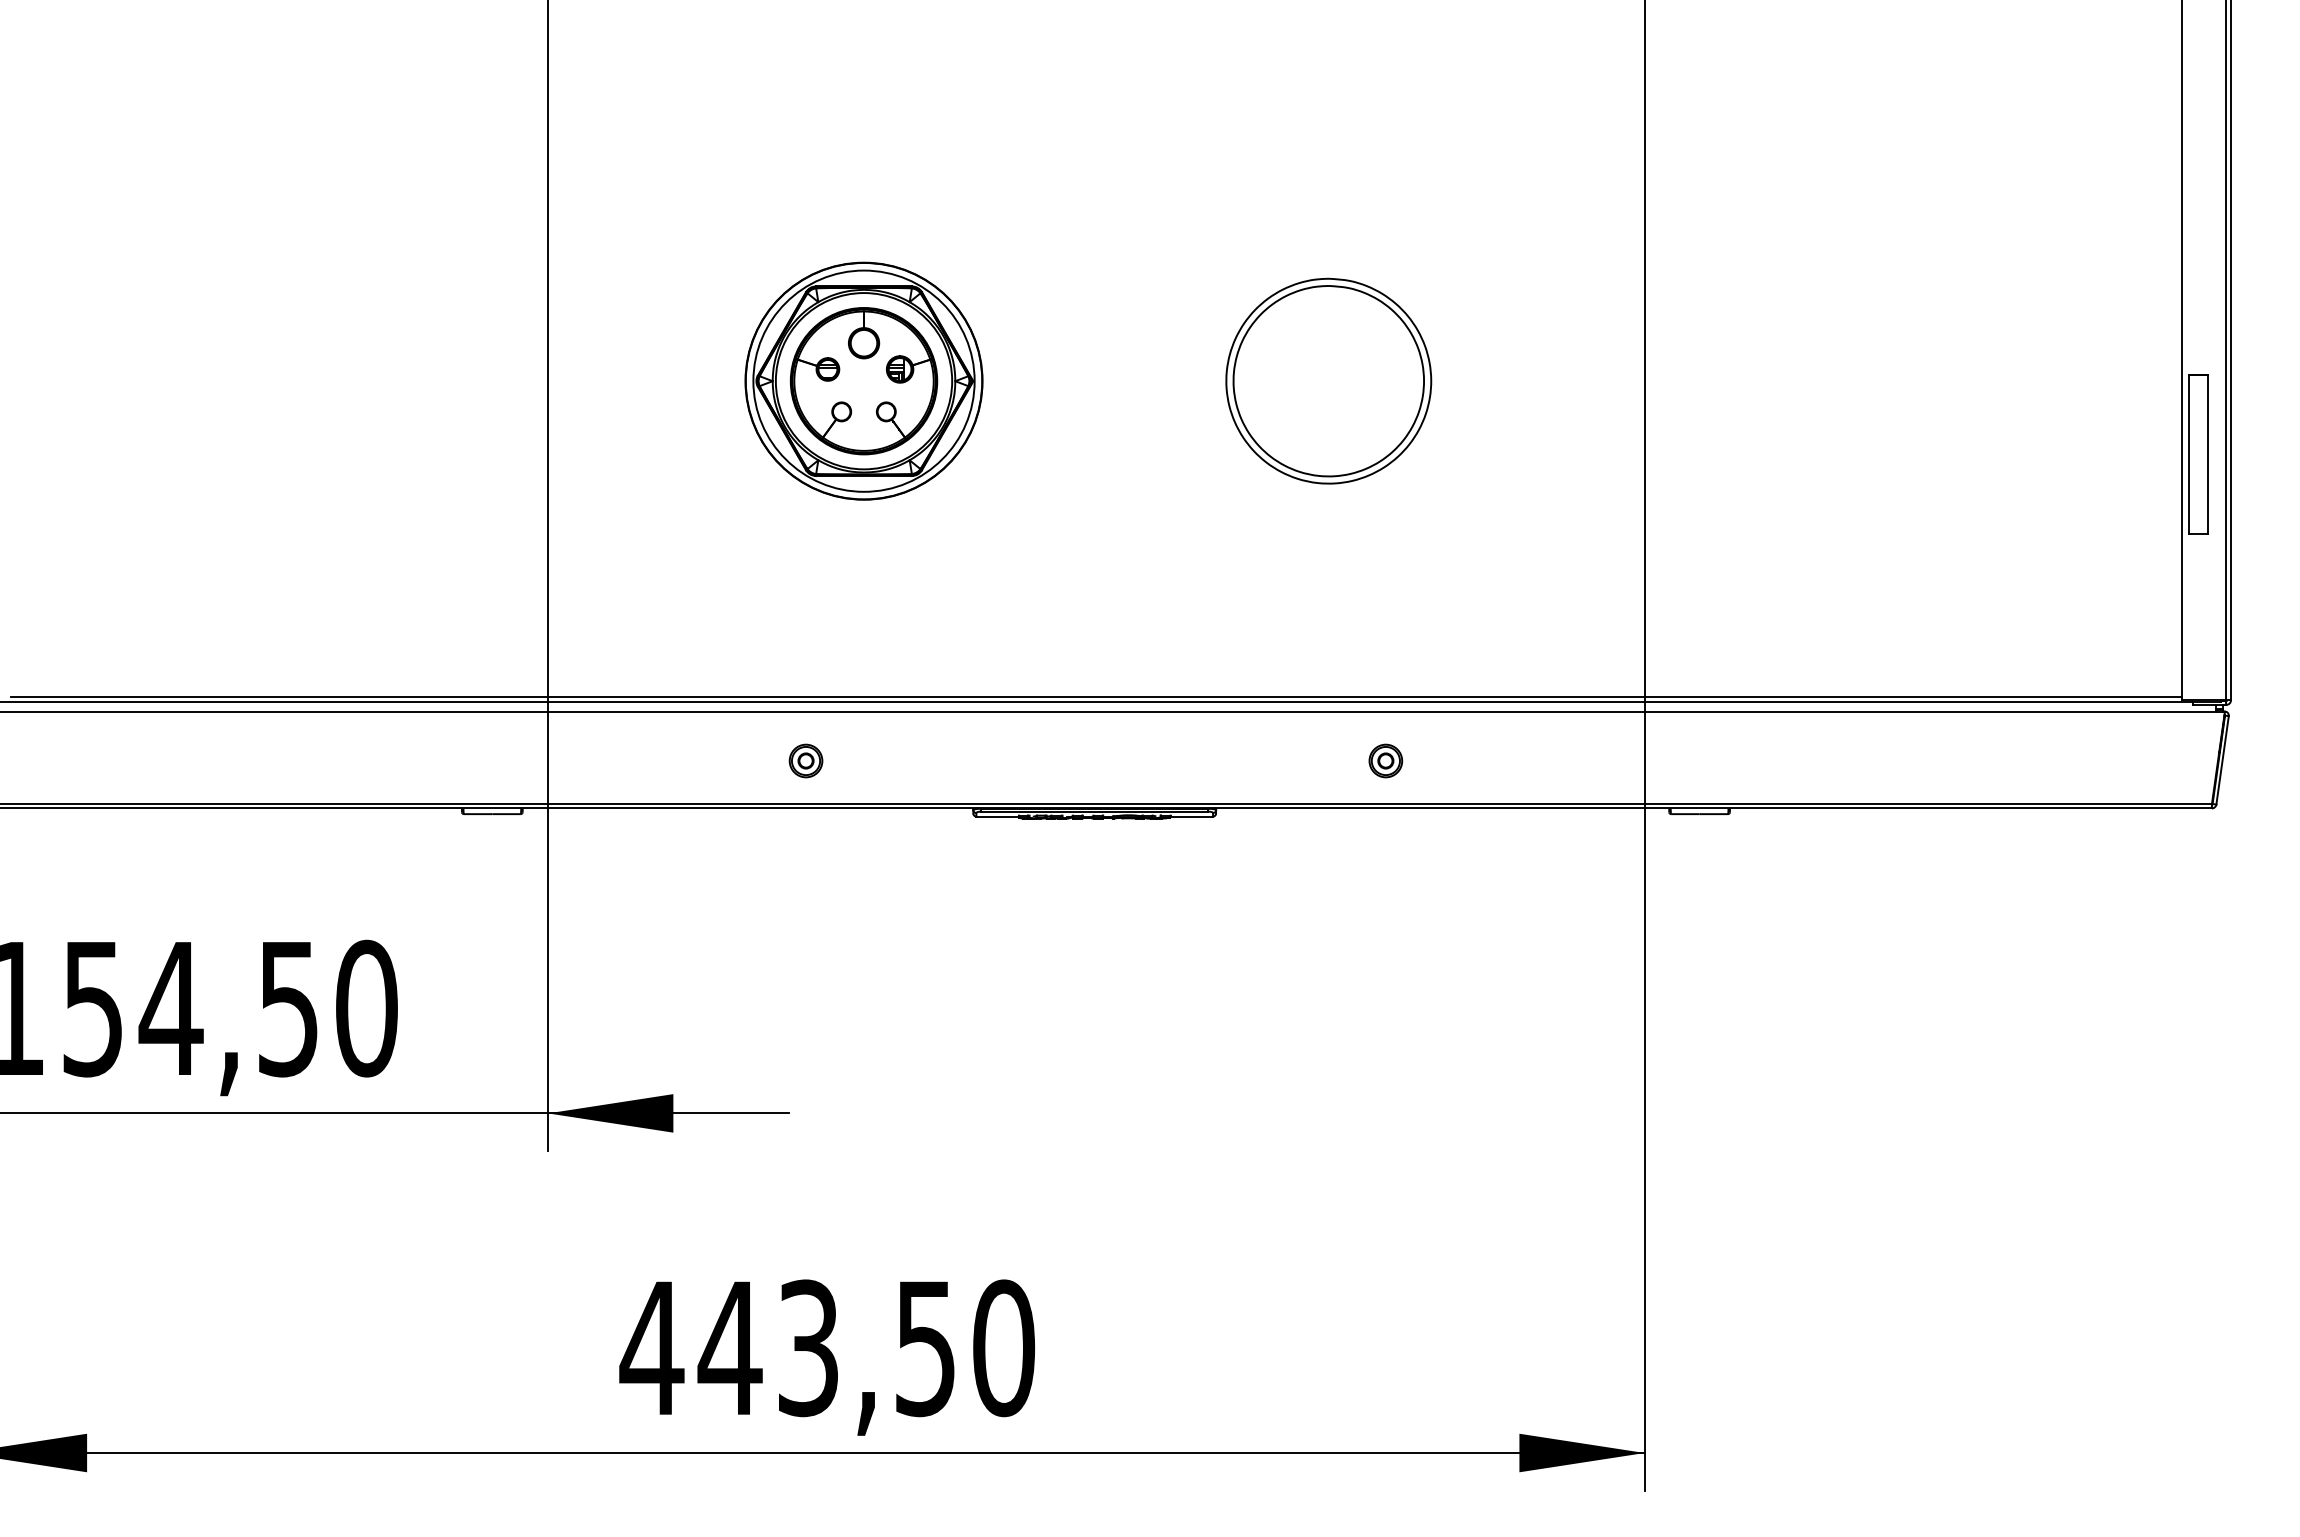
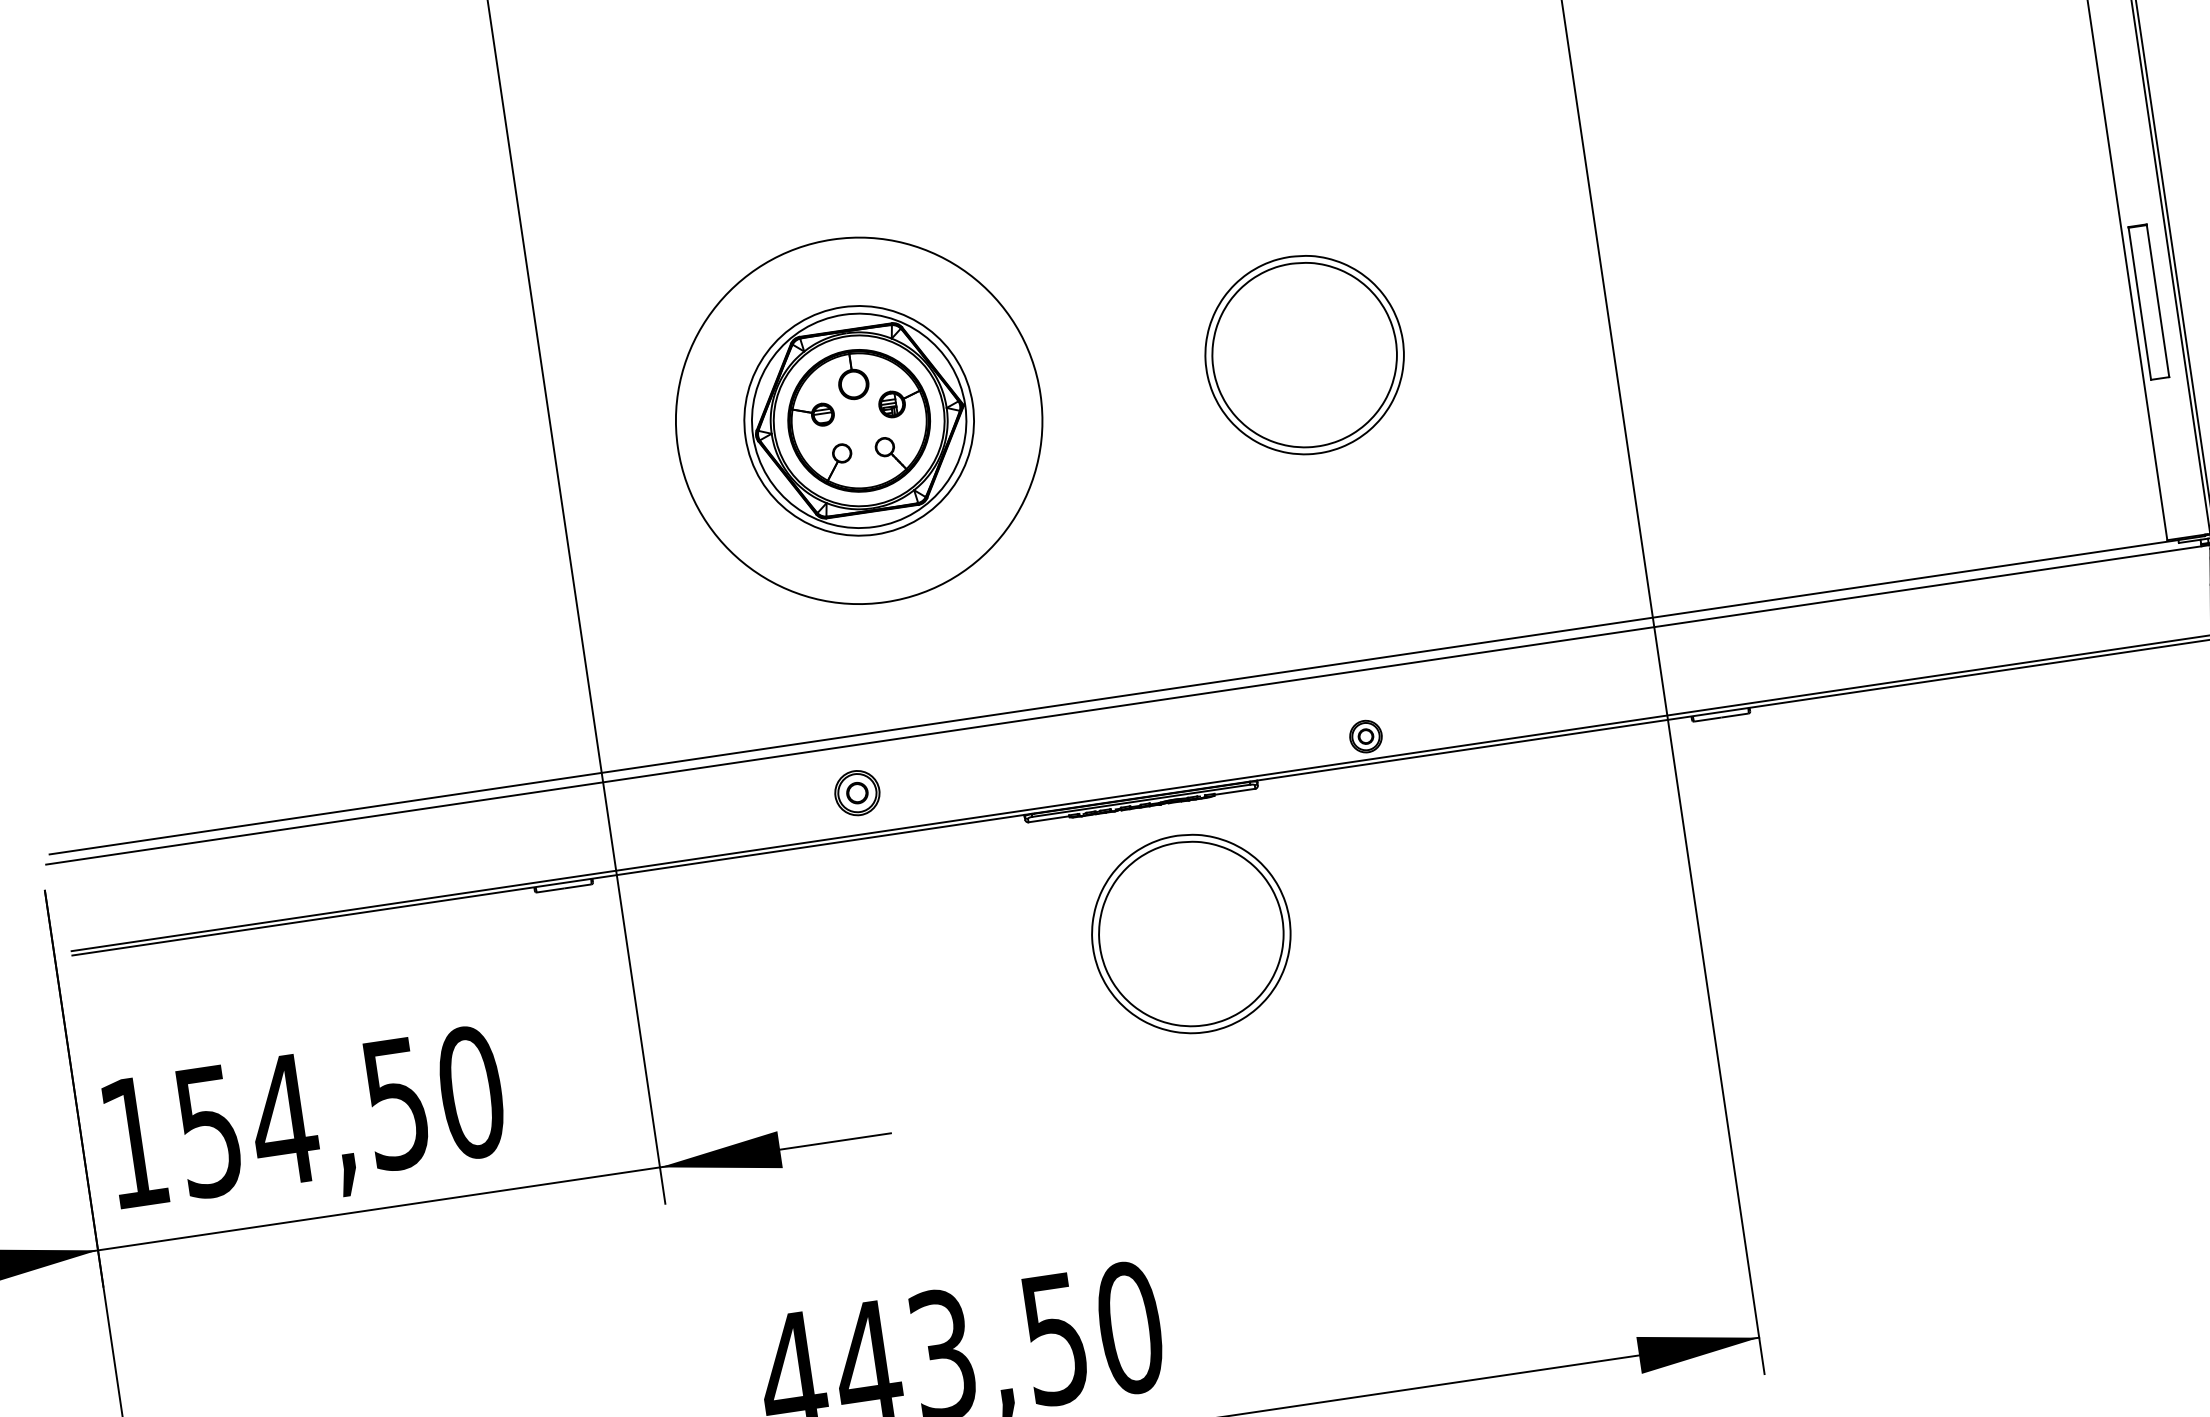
circle: (863, 381) -> (858, 421), size x1.6
line: (1096, 697) -> (1126, 691), removed
part: (805, 760) -> (856, 792), size x1.4
part: (1385, 760) -> (1365, 736), moved
part: (1125, 954) -> (1190, 933), added

